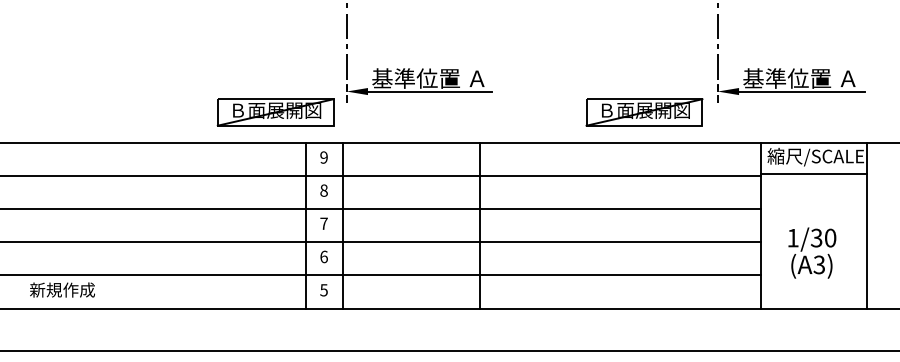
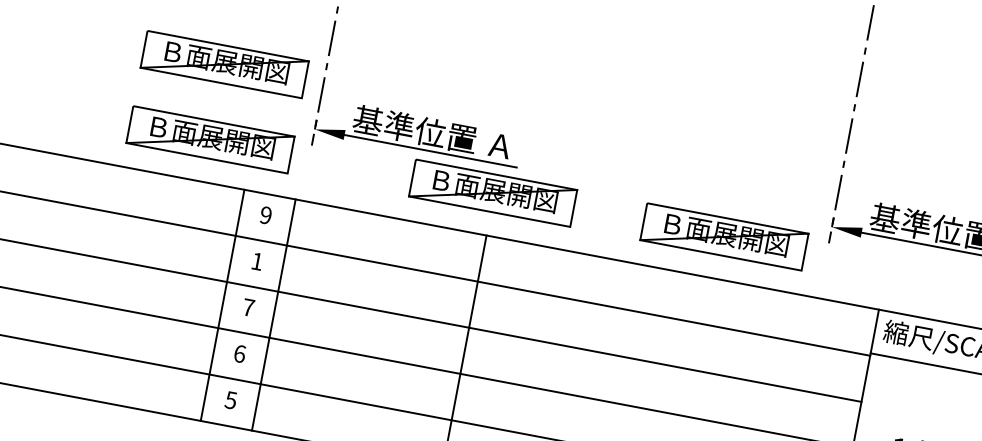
part: (275, 58) -> (224, 64), added
part: (478, 112) -> (493, 193), added
text: (323, 190) -> (256, 261), 8 -> 1

